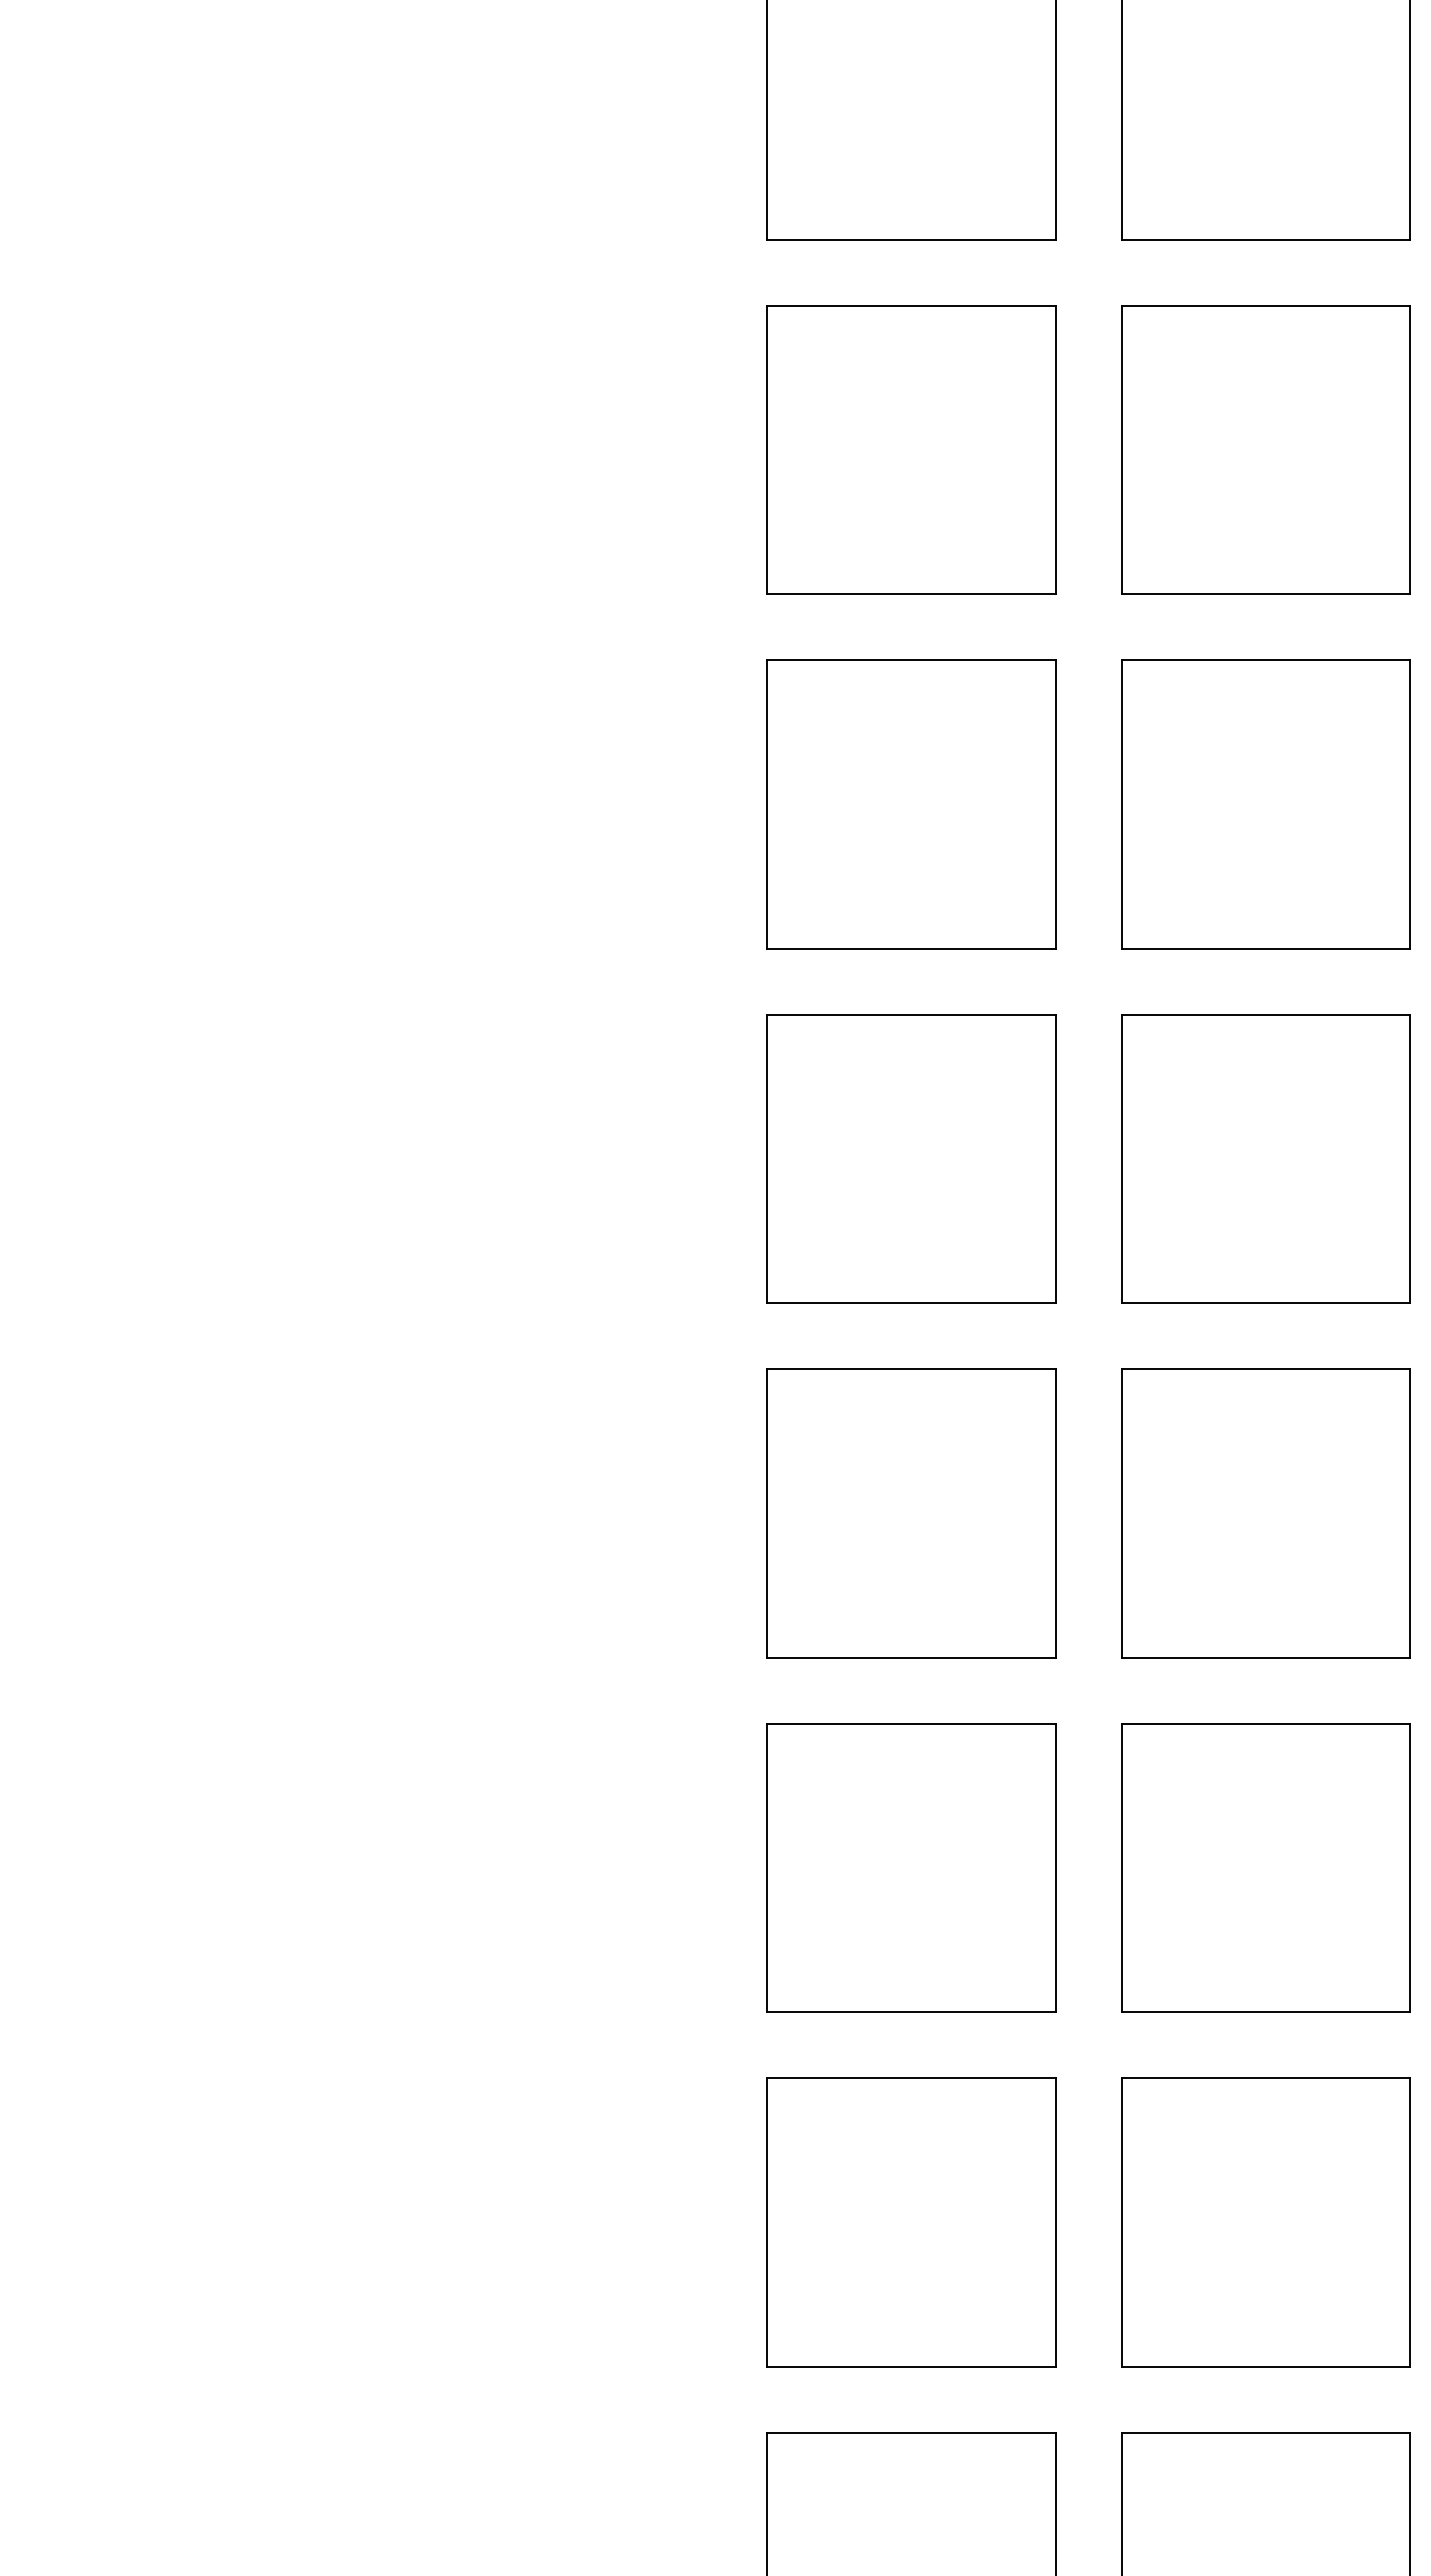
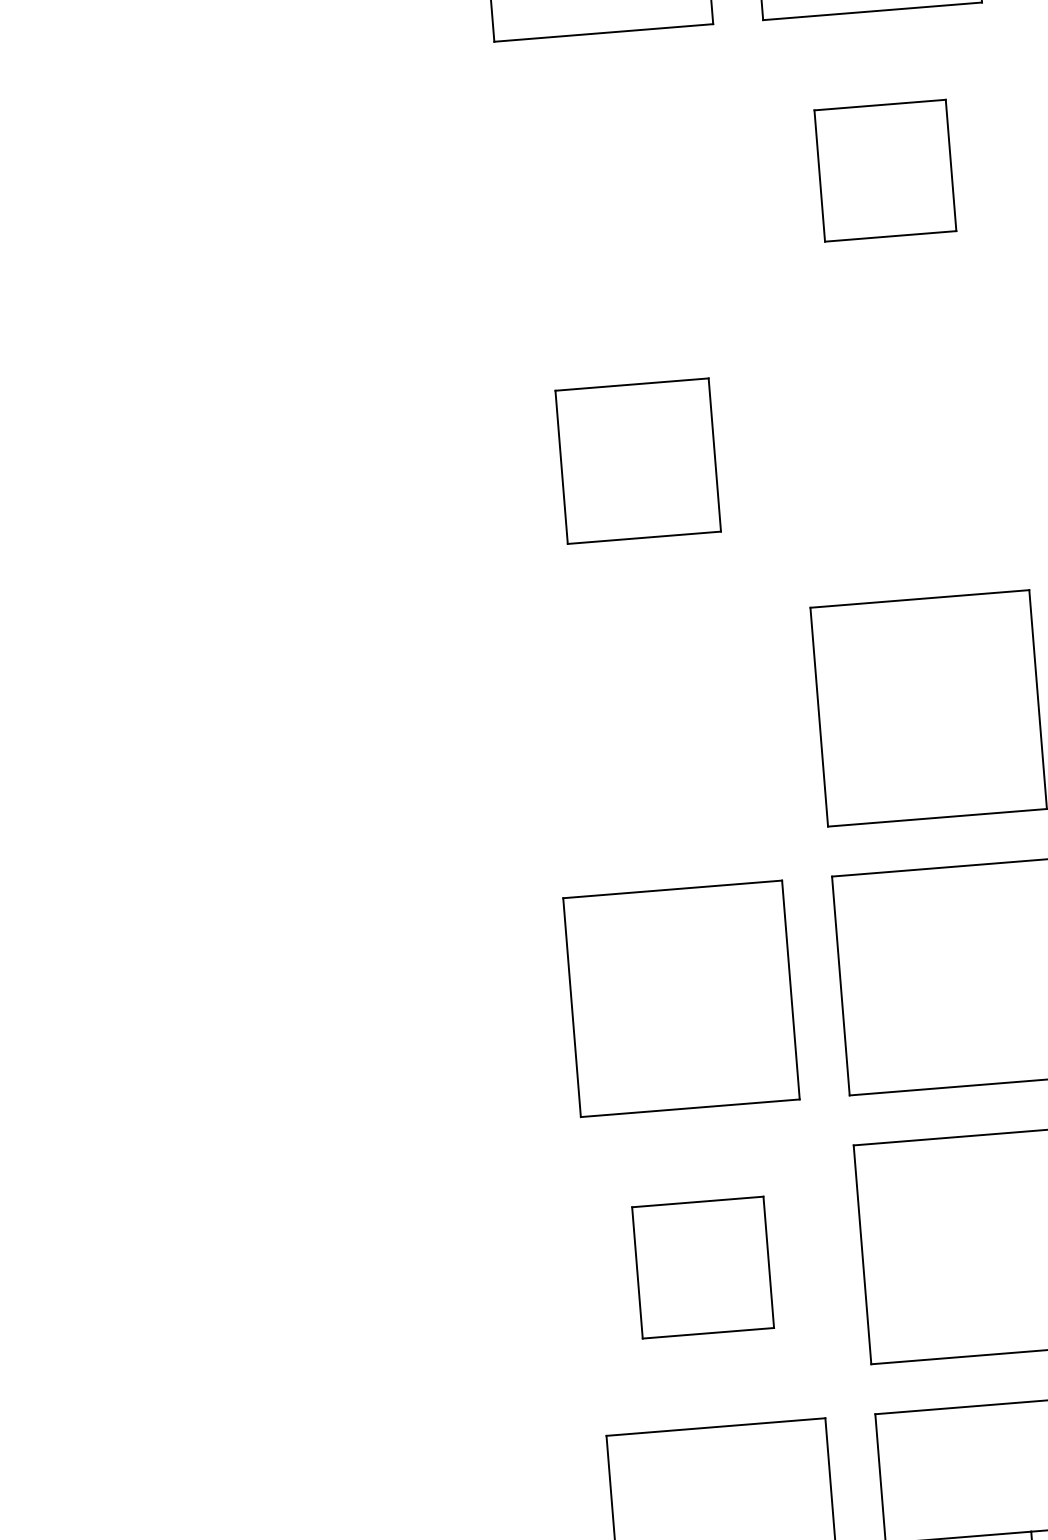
part: (911, 804) -> (616, 192), removed
part: (1265, 804) -> (885, 170), size x0.6
part: (911, 1158) -> (638, 460), size x0.7
part: (1265, 1158) -> (906, 439), removed
part: (911, 1513) -> (659, 729), removed
part: (911, 2222) -> (703, 1267), size x0.6

